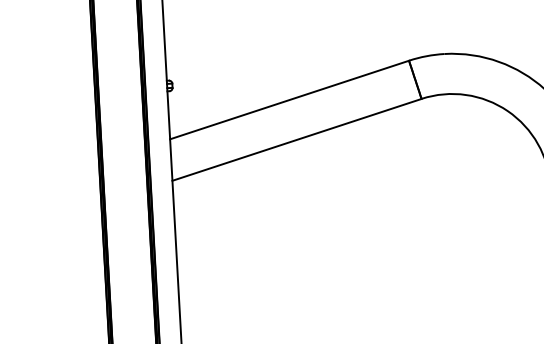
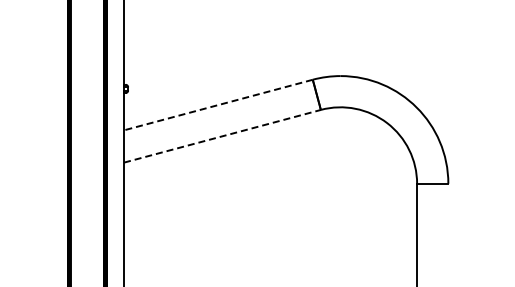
line: (289, 100) -> (218, 105), solid -> dashed
line: (297, 140) -> (222, 136), solid -> dashed

